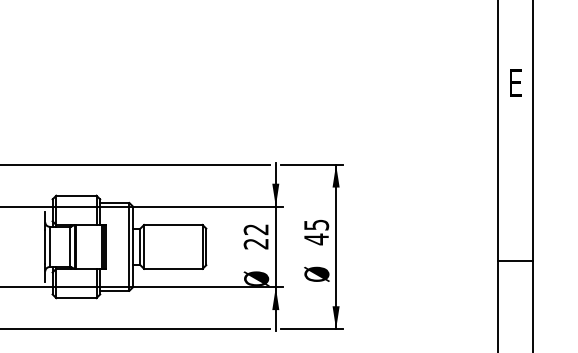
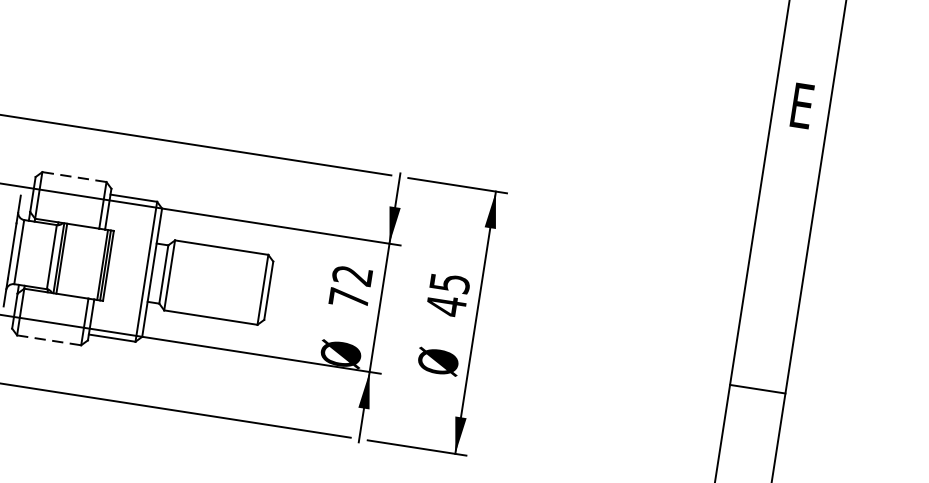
line: (75, 195) -> (73, 176), solid -> dashed
text: (255, 243) -> (348, 297), 22 -> 72
line: (76, 298) -> (49, 340), solid -> dashed

